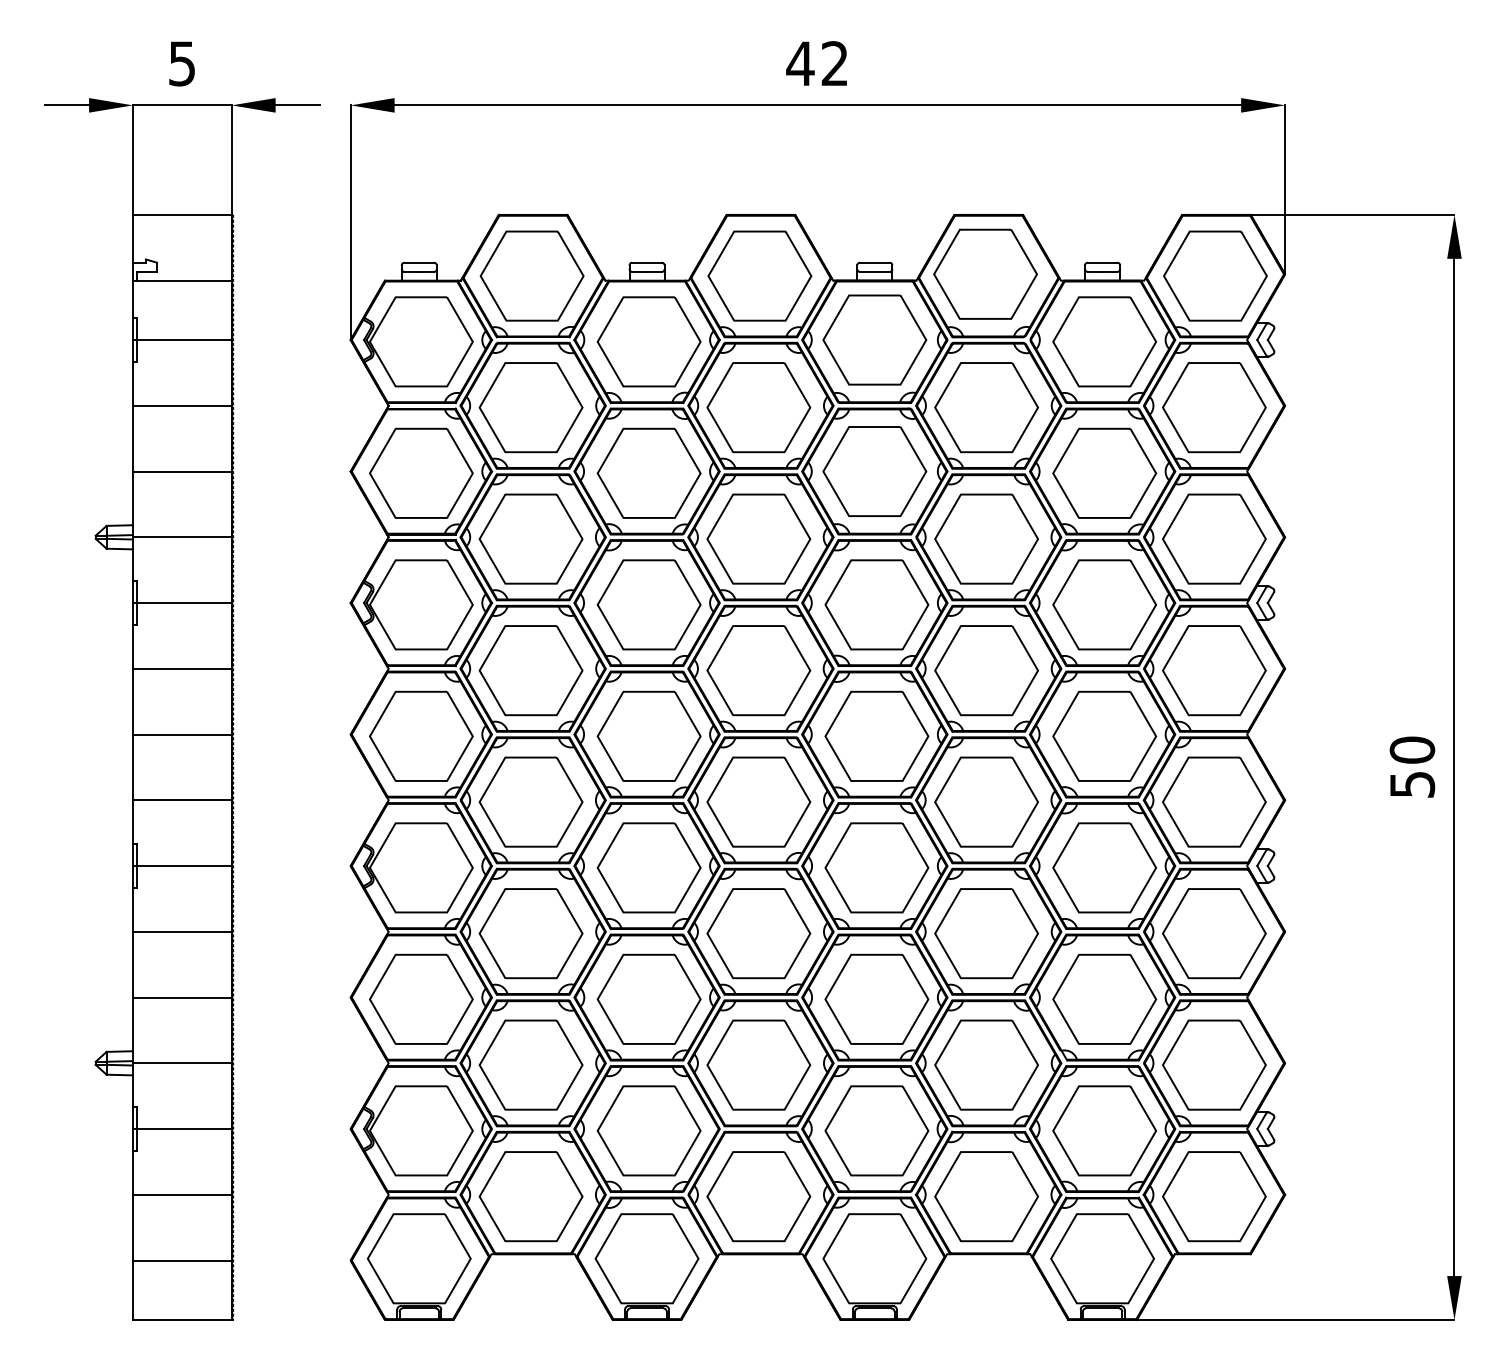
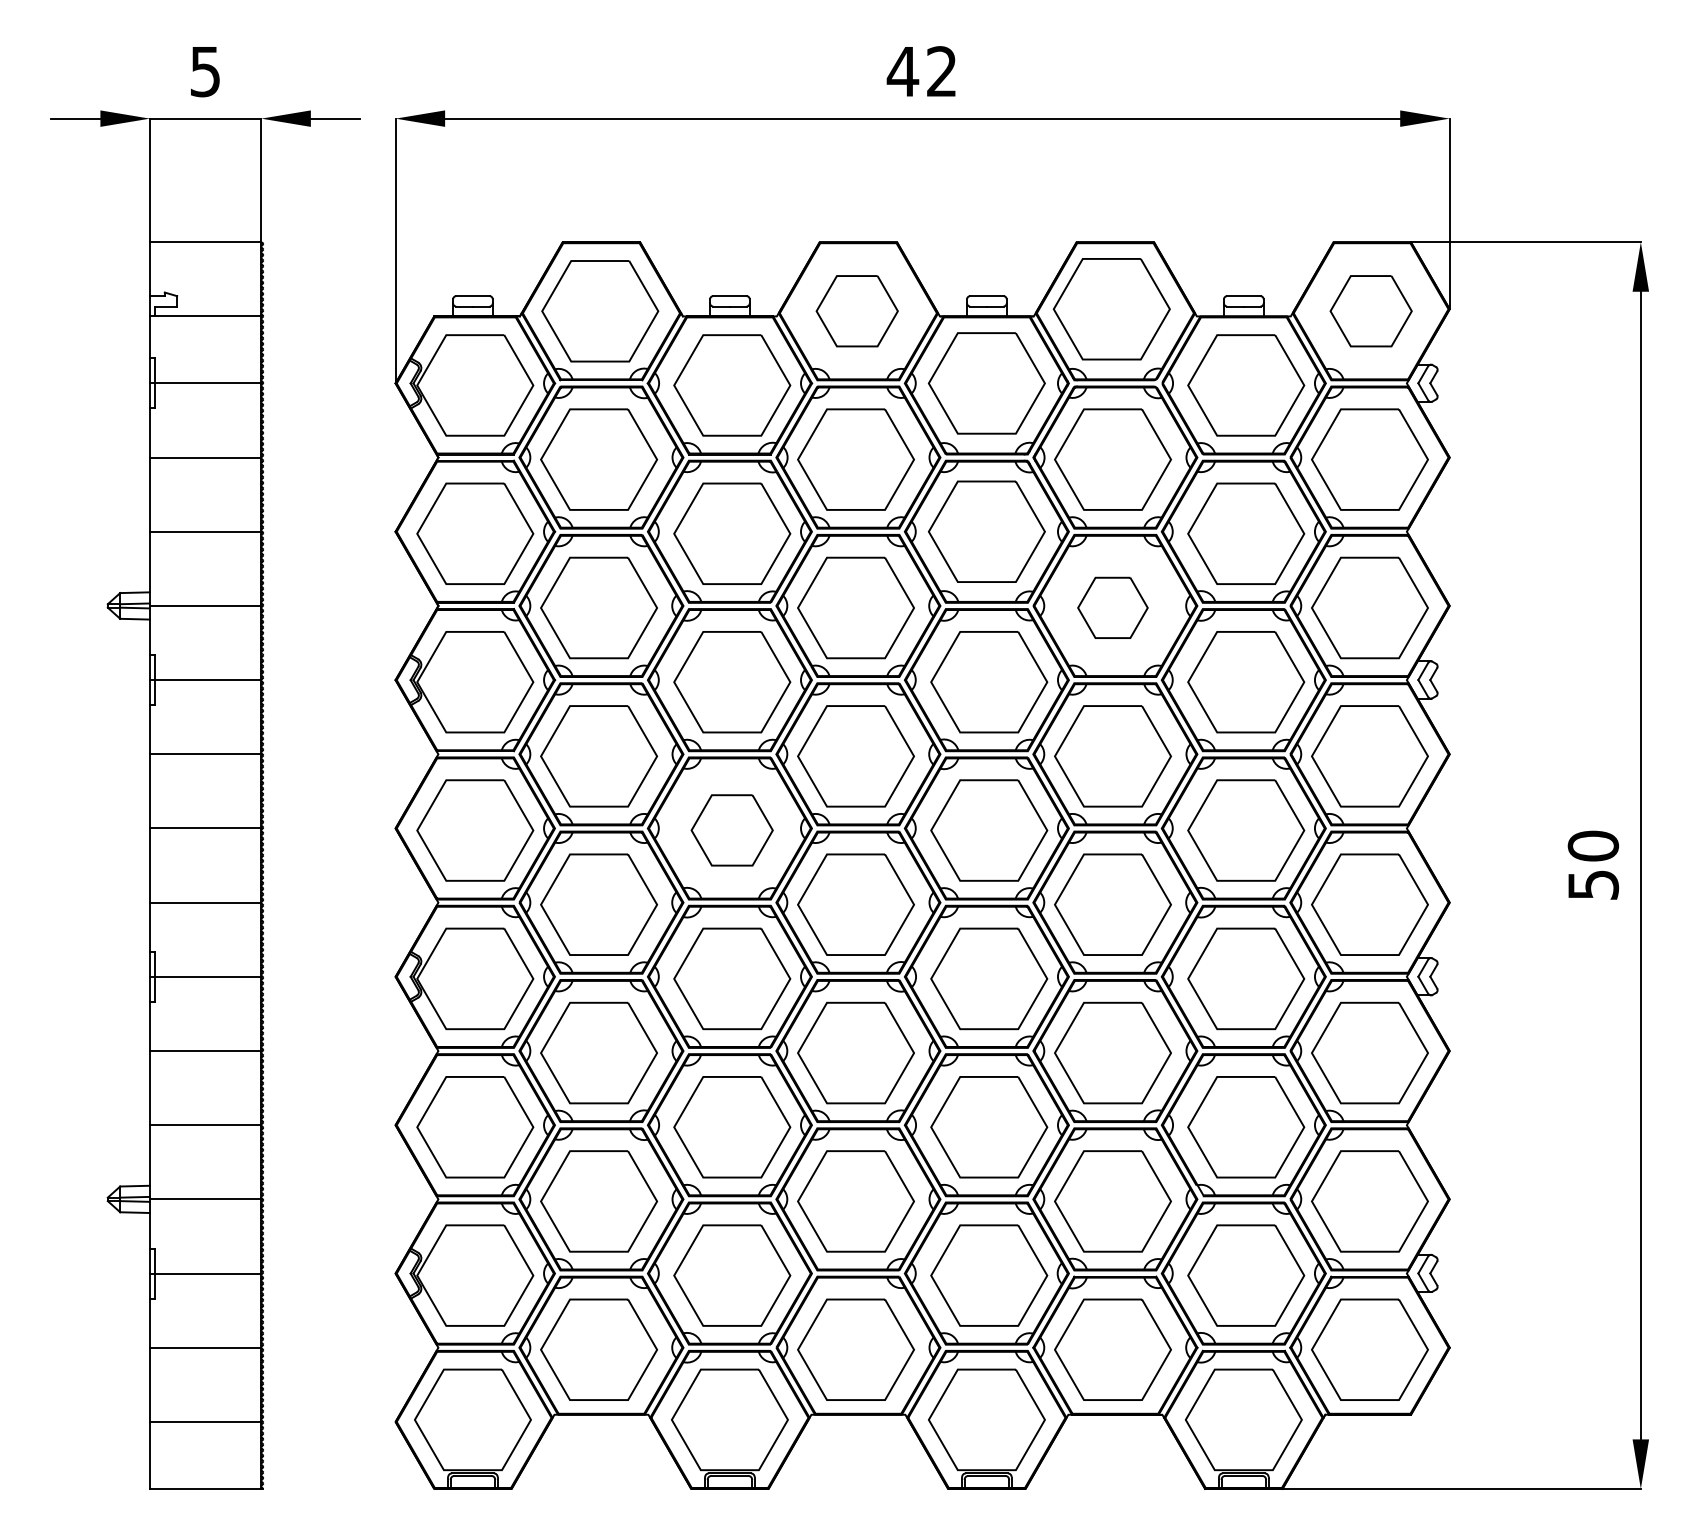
part: (759, 275) -> (856, 310), size x0.7
part: (1215, 275) -> (1371, 310), size x0.7
part: (986, 538) -> (1112, 607), size x0.6
part: (648, 735) -> (731, 829), size x0.7

